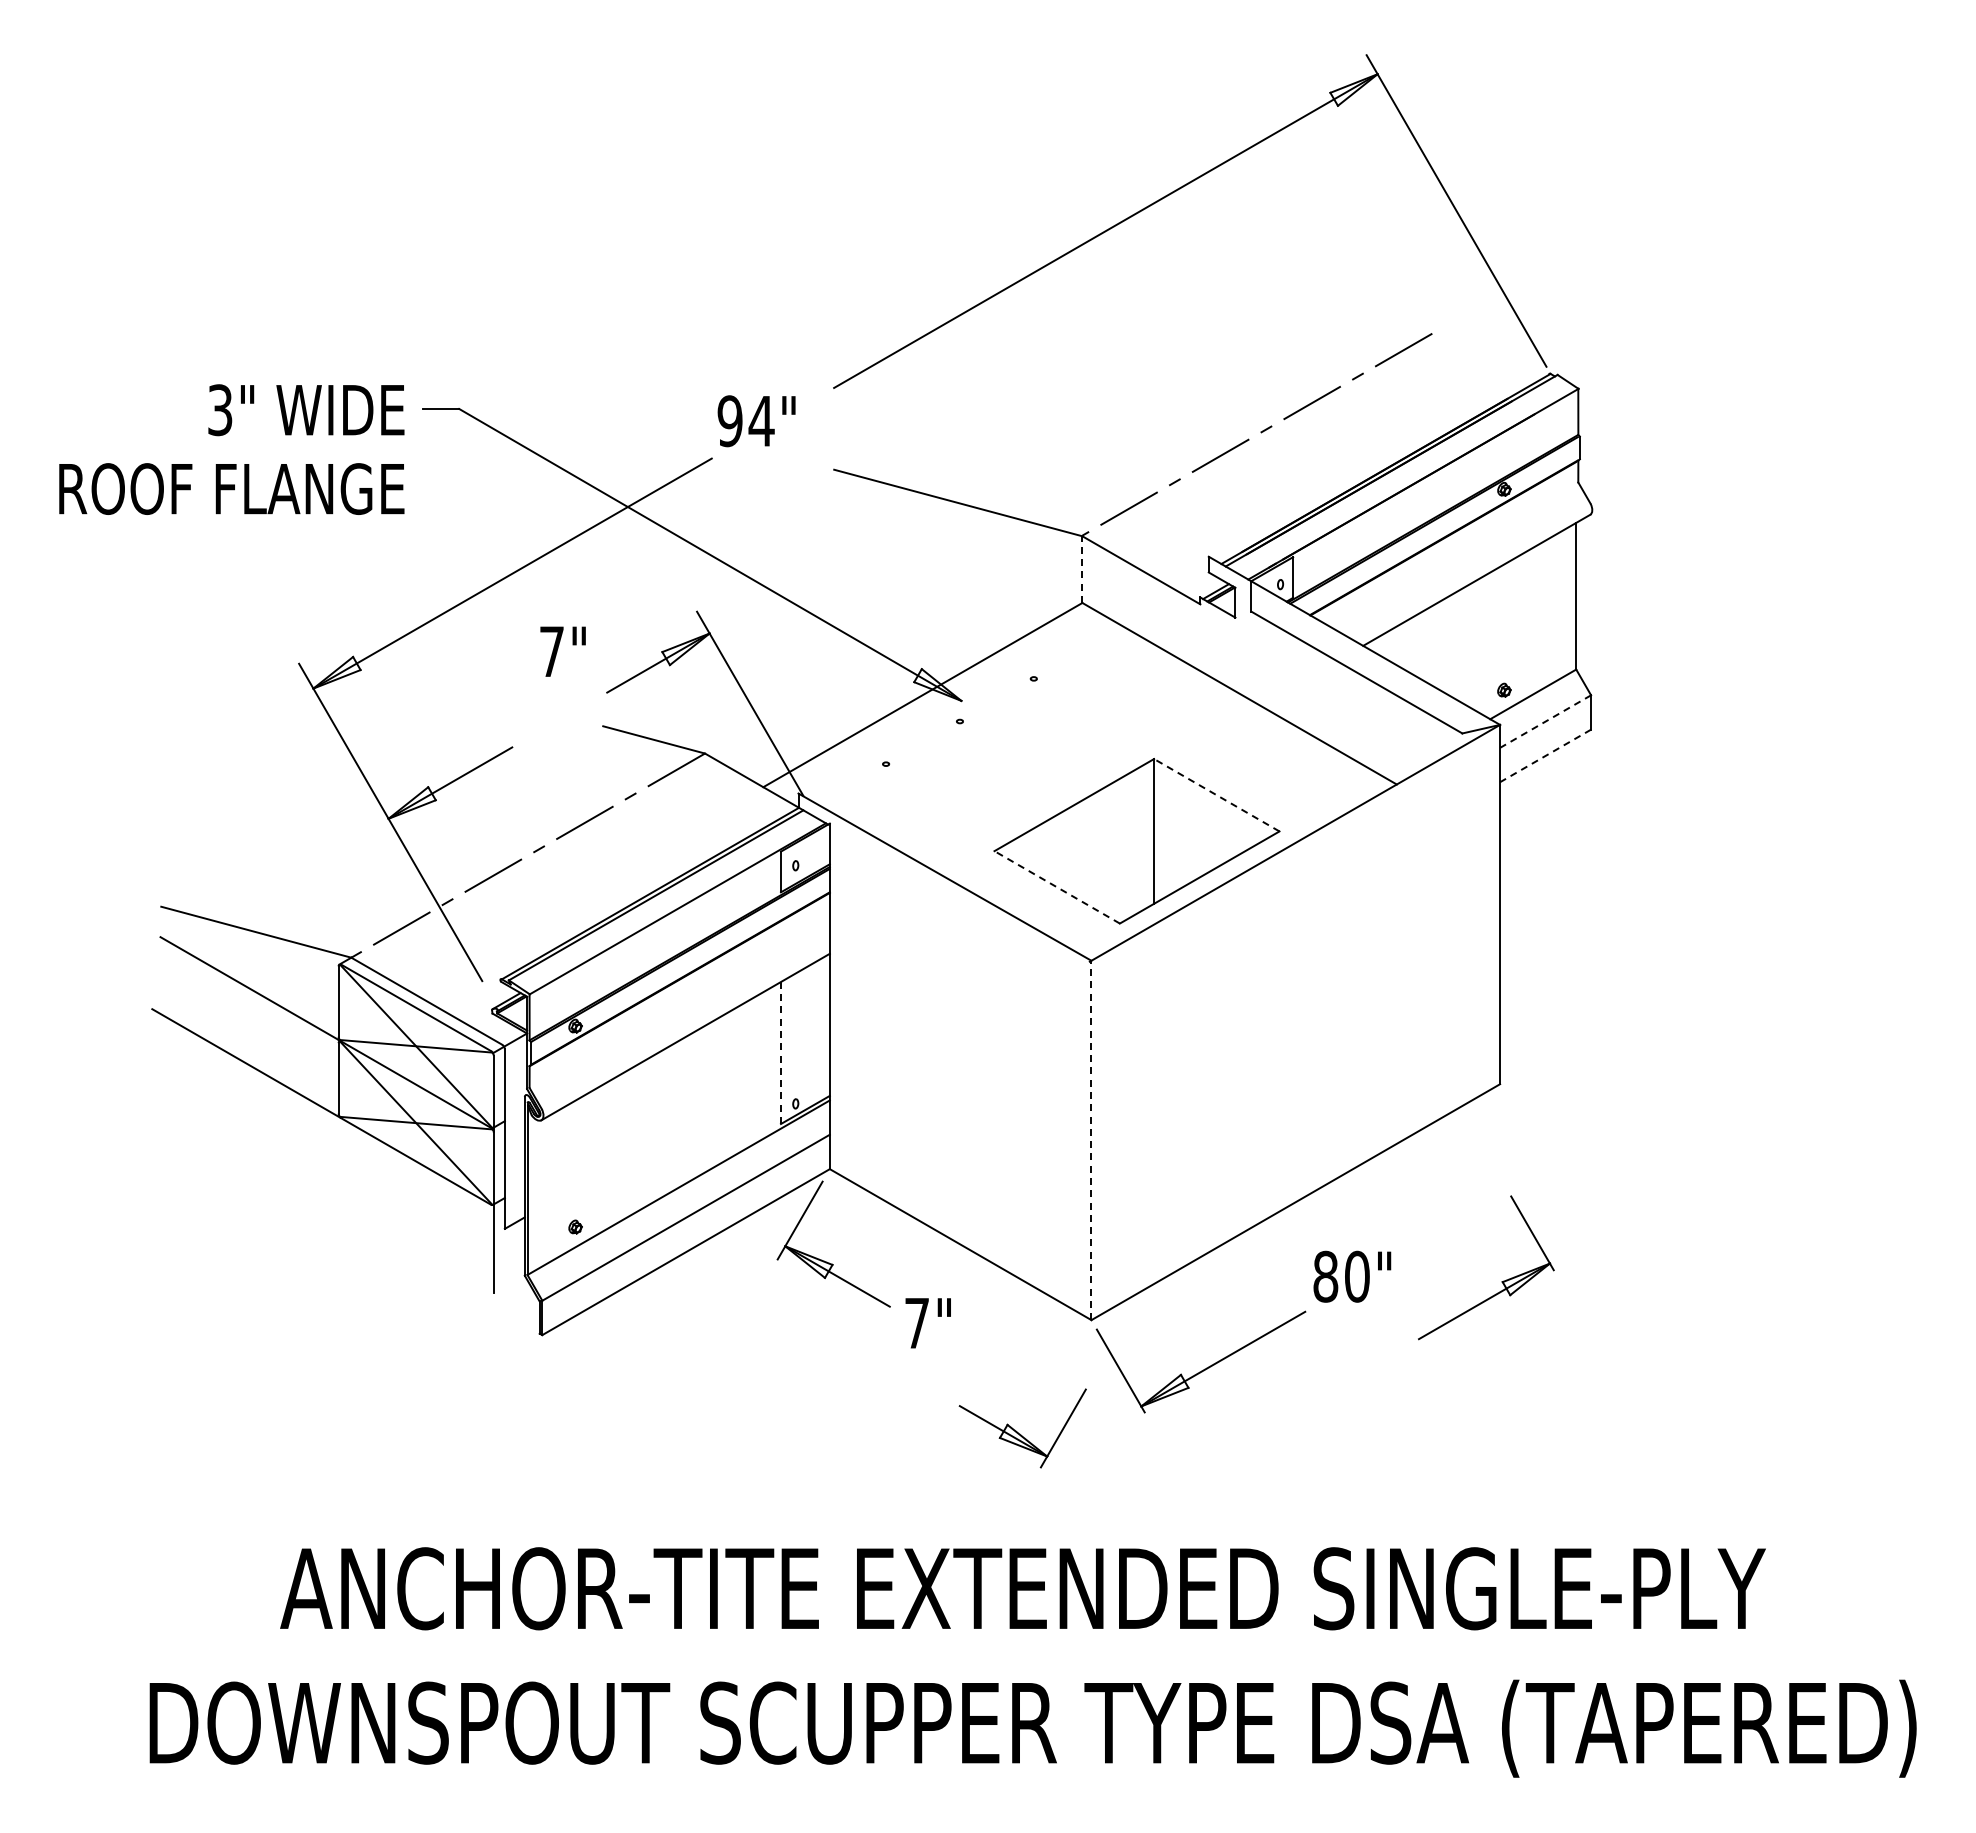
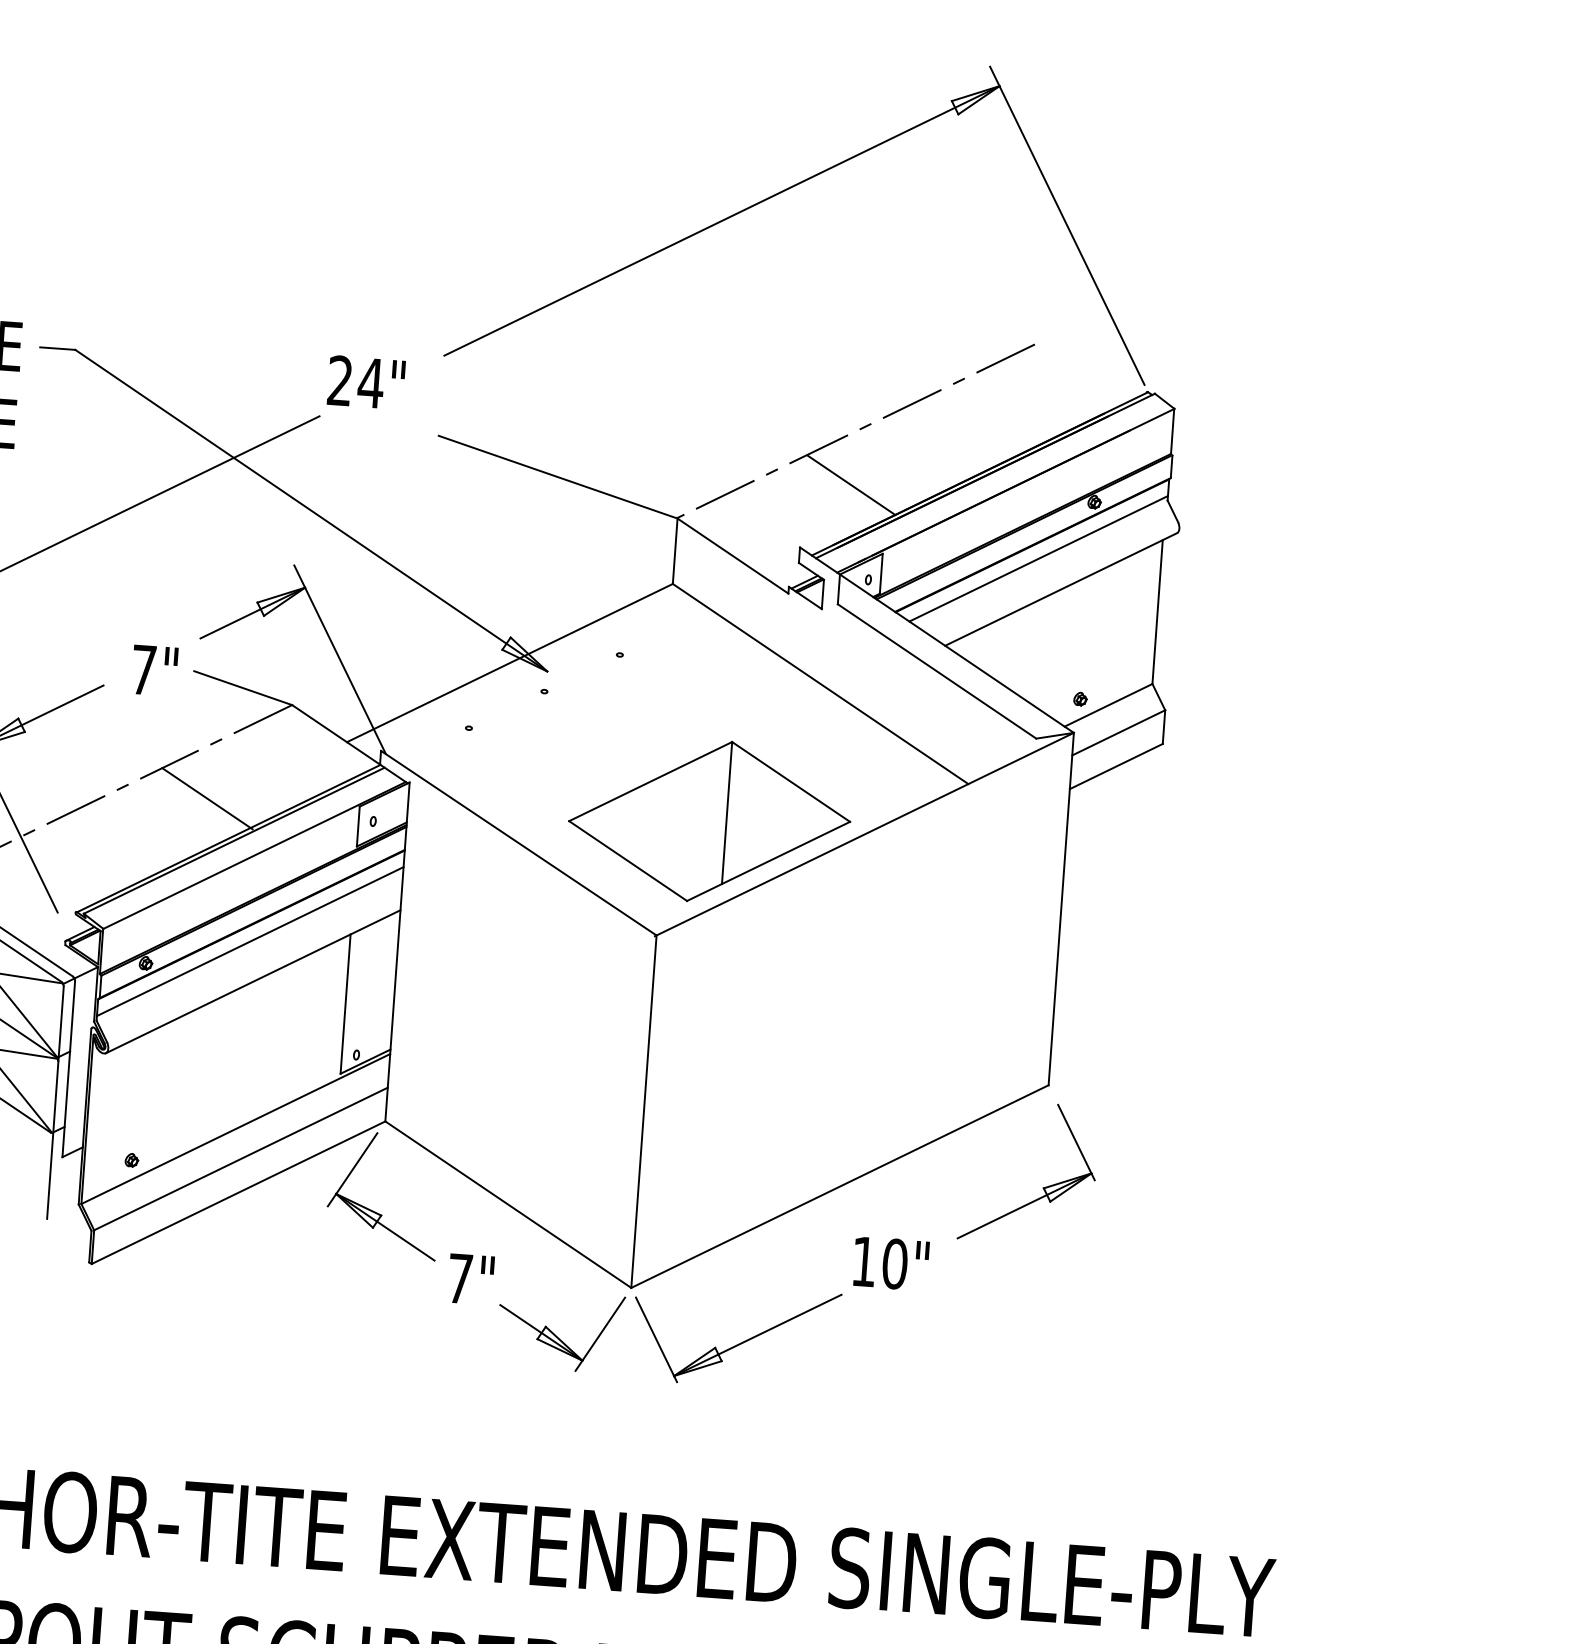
text: (729, 421) -> (339, 381), 94" -> 24"
line: (1256, 489) -> (851, 484), added
line: (1451, 550) -> (1038, 558), added
line: (1082, 569) -> (675, 551), dashed -> solid
text: (562, 651) -> (154, 670), moved
line: (1545, 721) -> (1118, 732), dashed -> solid
line: (1545, 755) -> (1116, 766), dashed -> solid
line: (1216, 794) -> (790, 781), dashed -> solid
line: (625, 854) -> (207, 798), added
line: (1056, 887) -> (627, 861), dashed -> solid
line: (679, 996) -> (250, 941), added
line: (780, 1052) -> (345, 1003), dashed -> solid
line: (1091, 1140) -> (643, 1111), dashed -> solid
text: (1325, 1276) -> (863, 1261), 80" -> 10"
part: (1501, 1281) -> (1042, 1187), moved
part: (1022, 1428) -> (560, 1331), moved

